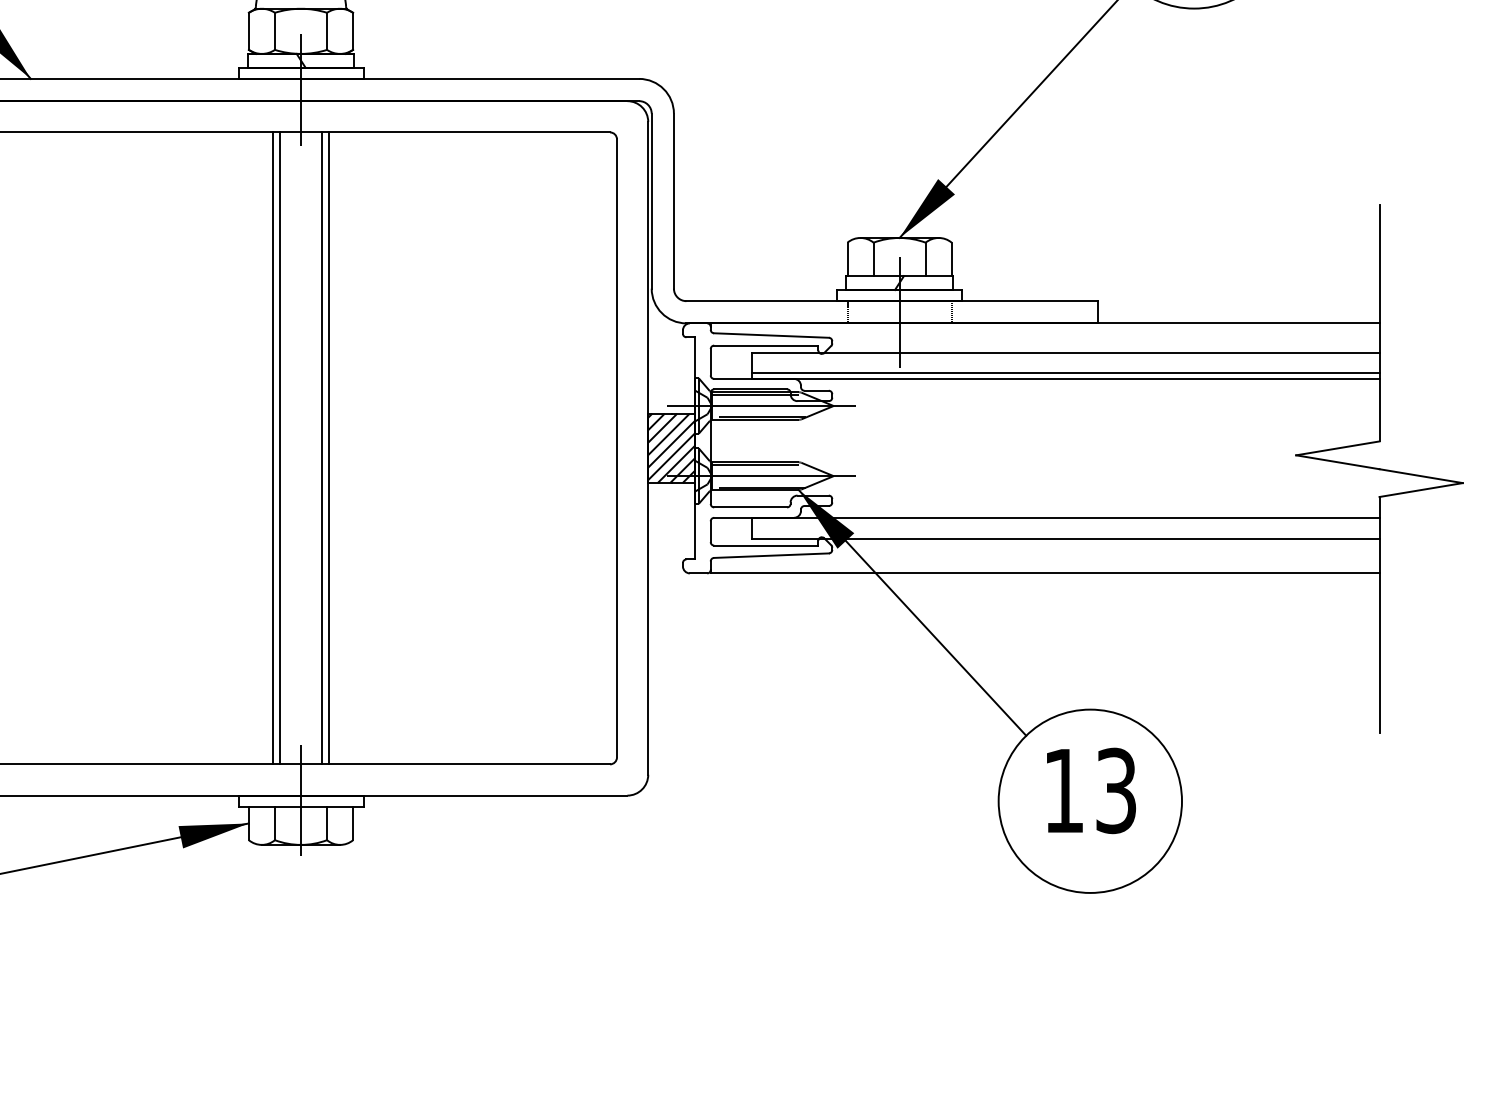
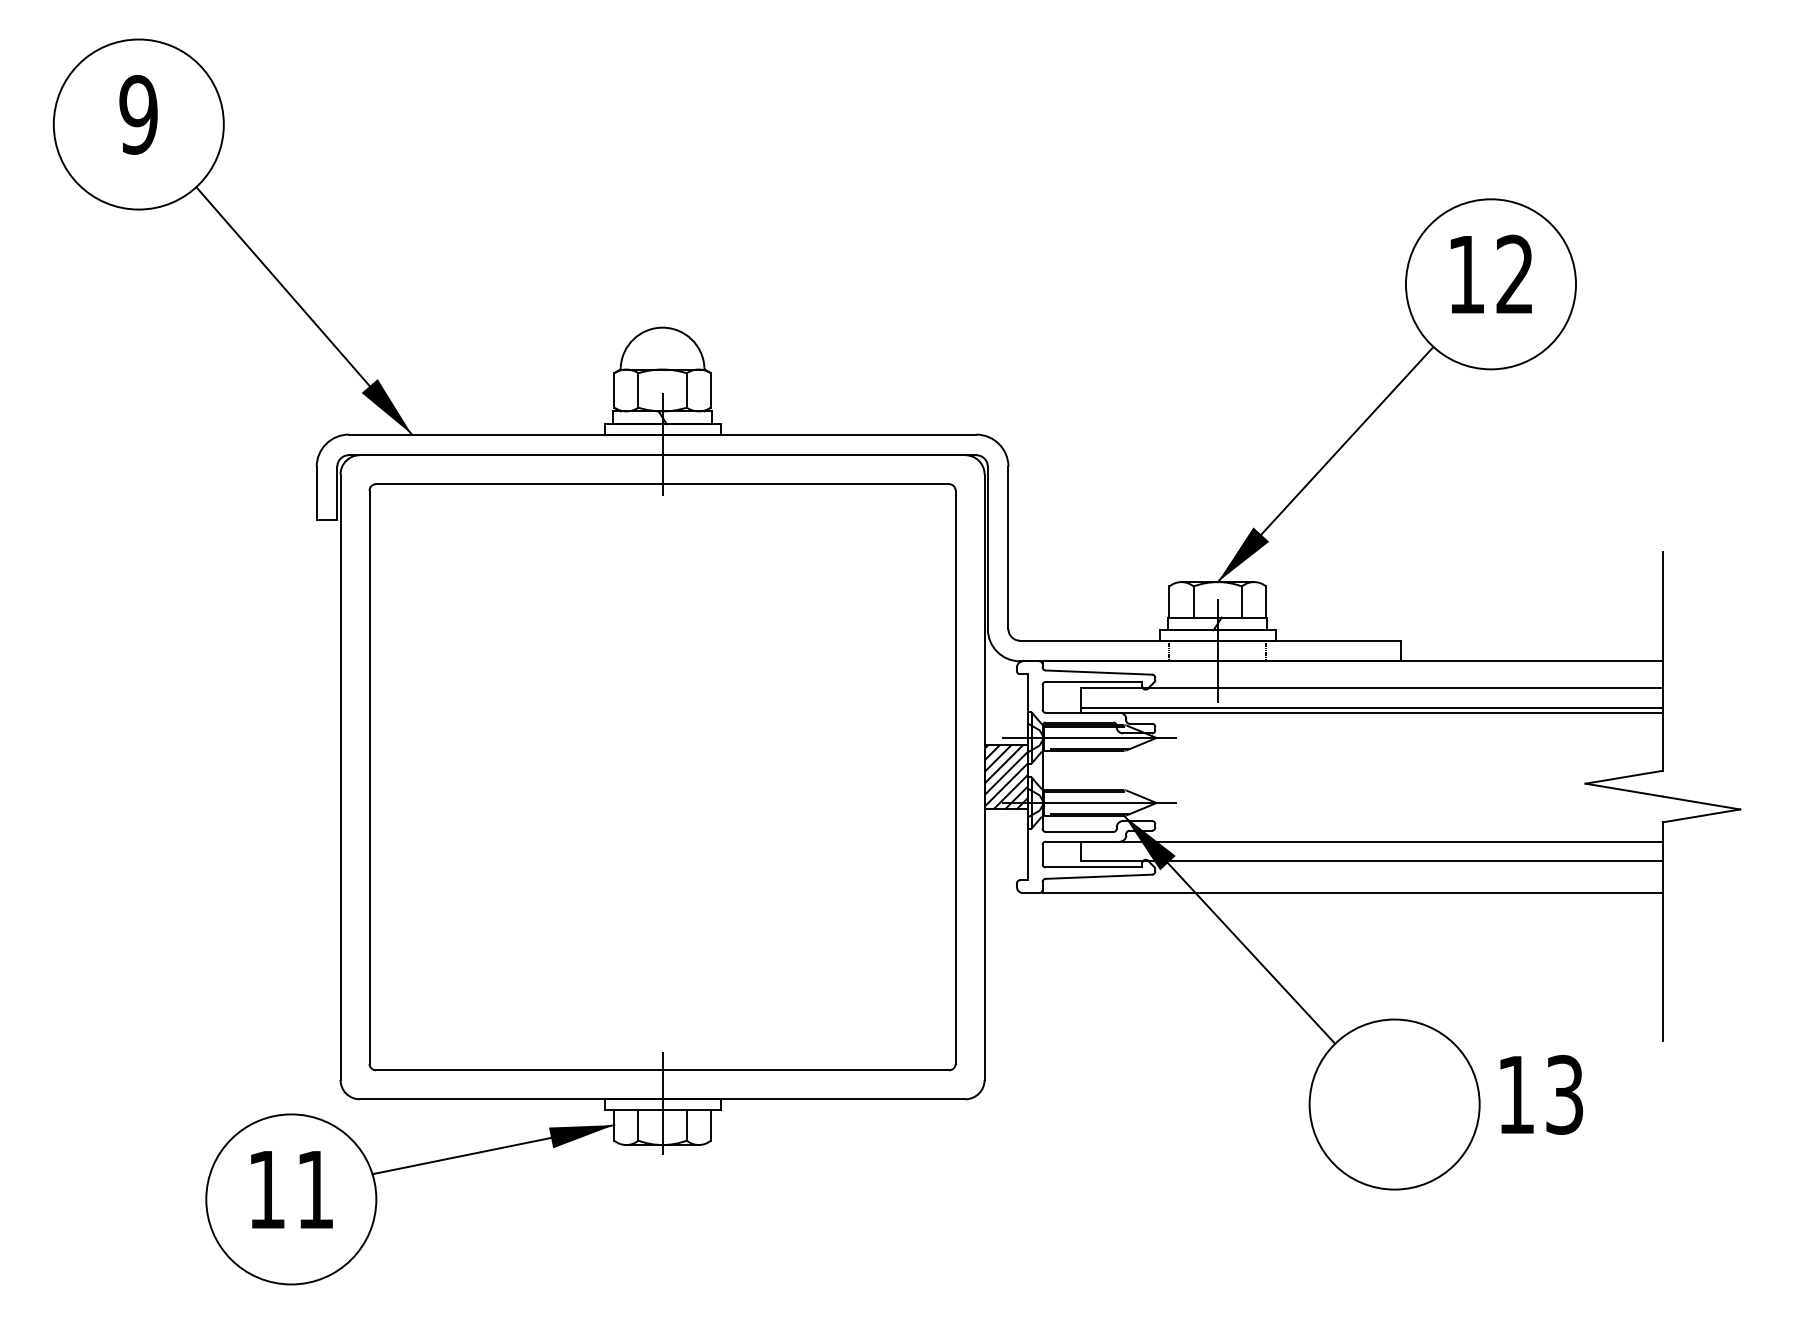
line: (272, 448) -> (636, 777), removed
line: (280, 448) -> (643, 777), removed
line: (321, 448) -> (681, 777), removed
line: (328, 448) -> (688, 777), removed
text: (1091, 790) -> (1541, 1094), moved

